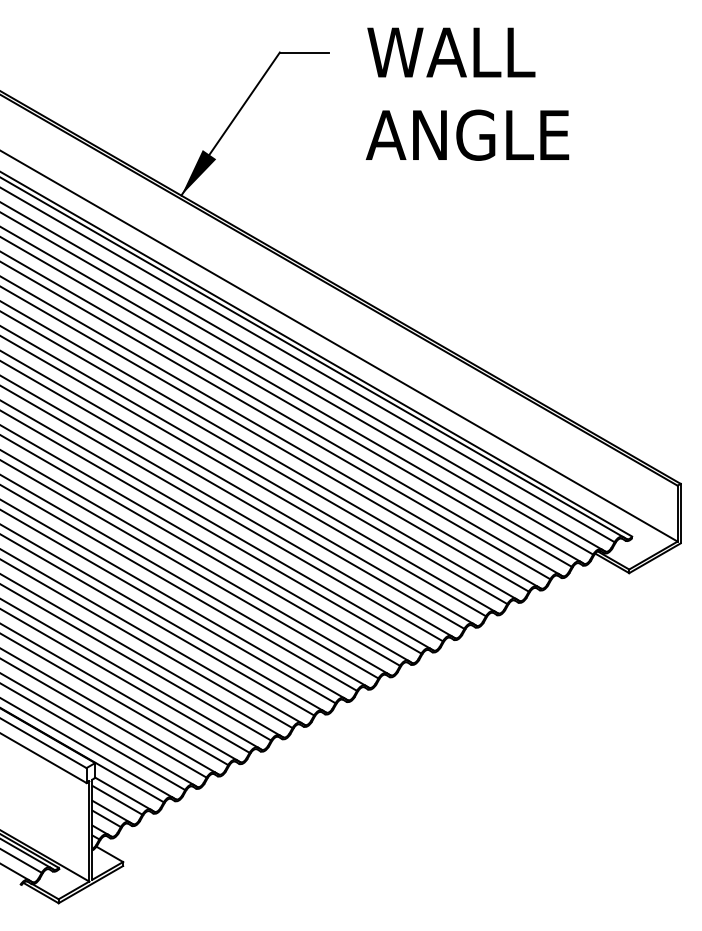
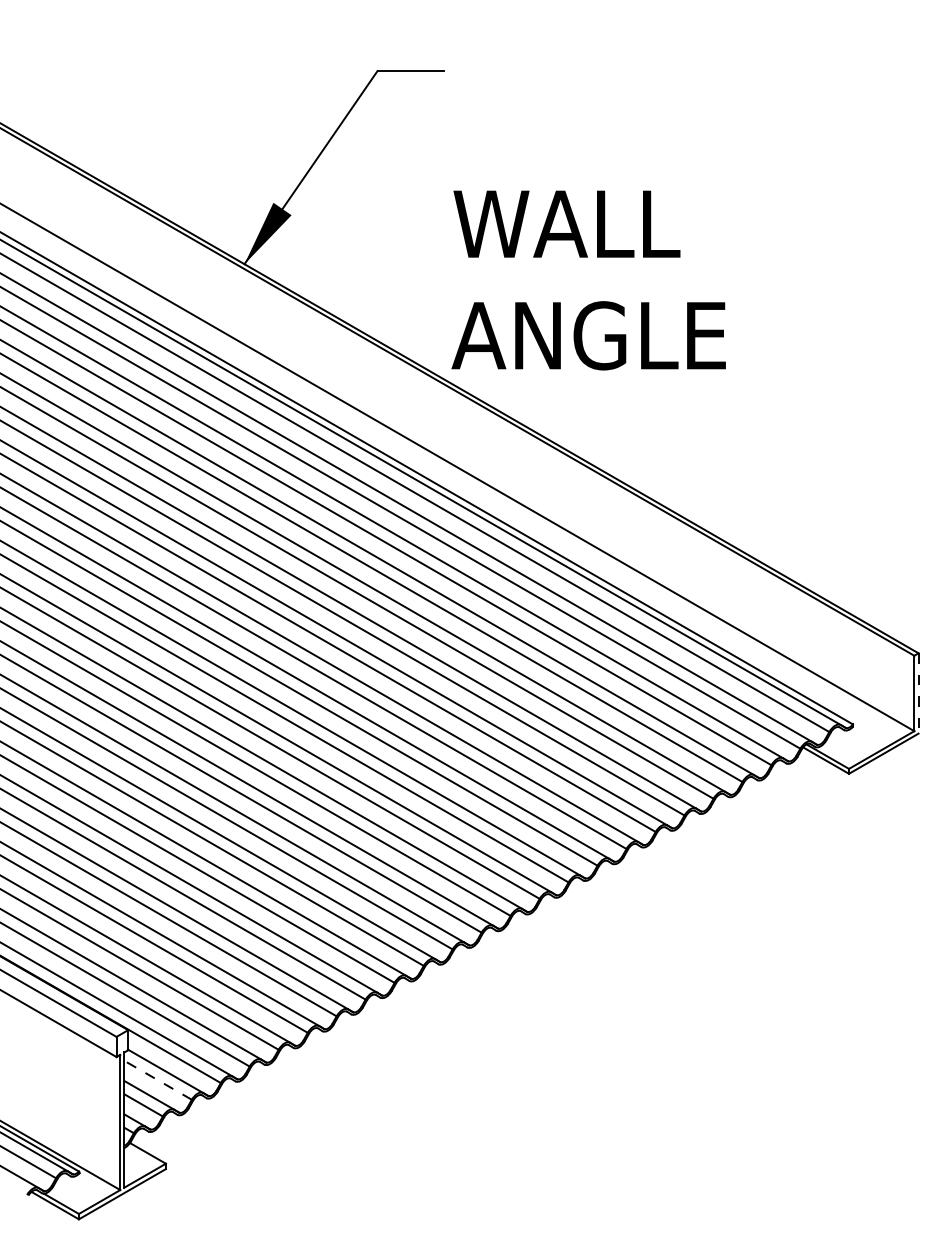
text: (467, 94) -> (588, 280), moved
line: (680, 513) -> (918, 693), solid -> dashed
line: (117, 800) -> (158, 1080), solid -> dashed

